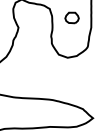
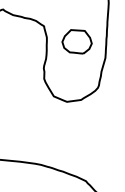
part: (71, 17) -> (76, 41), size x1.43

